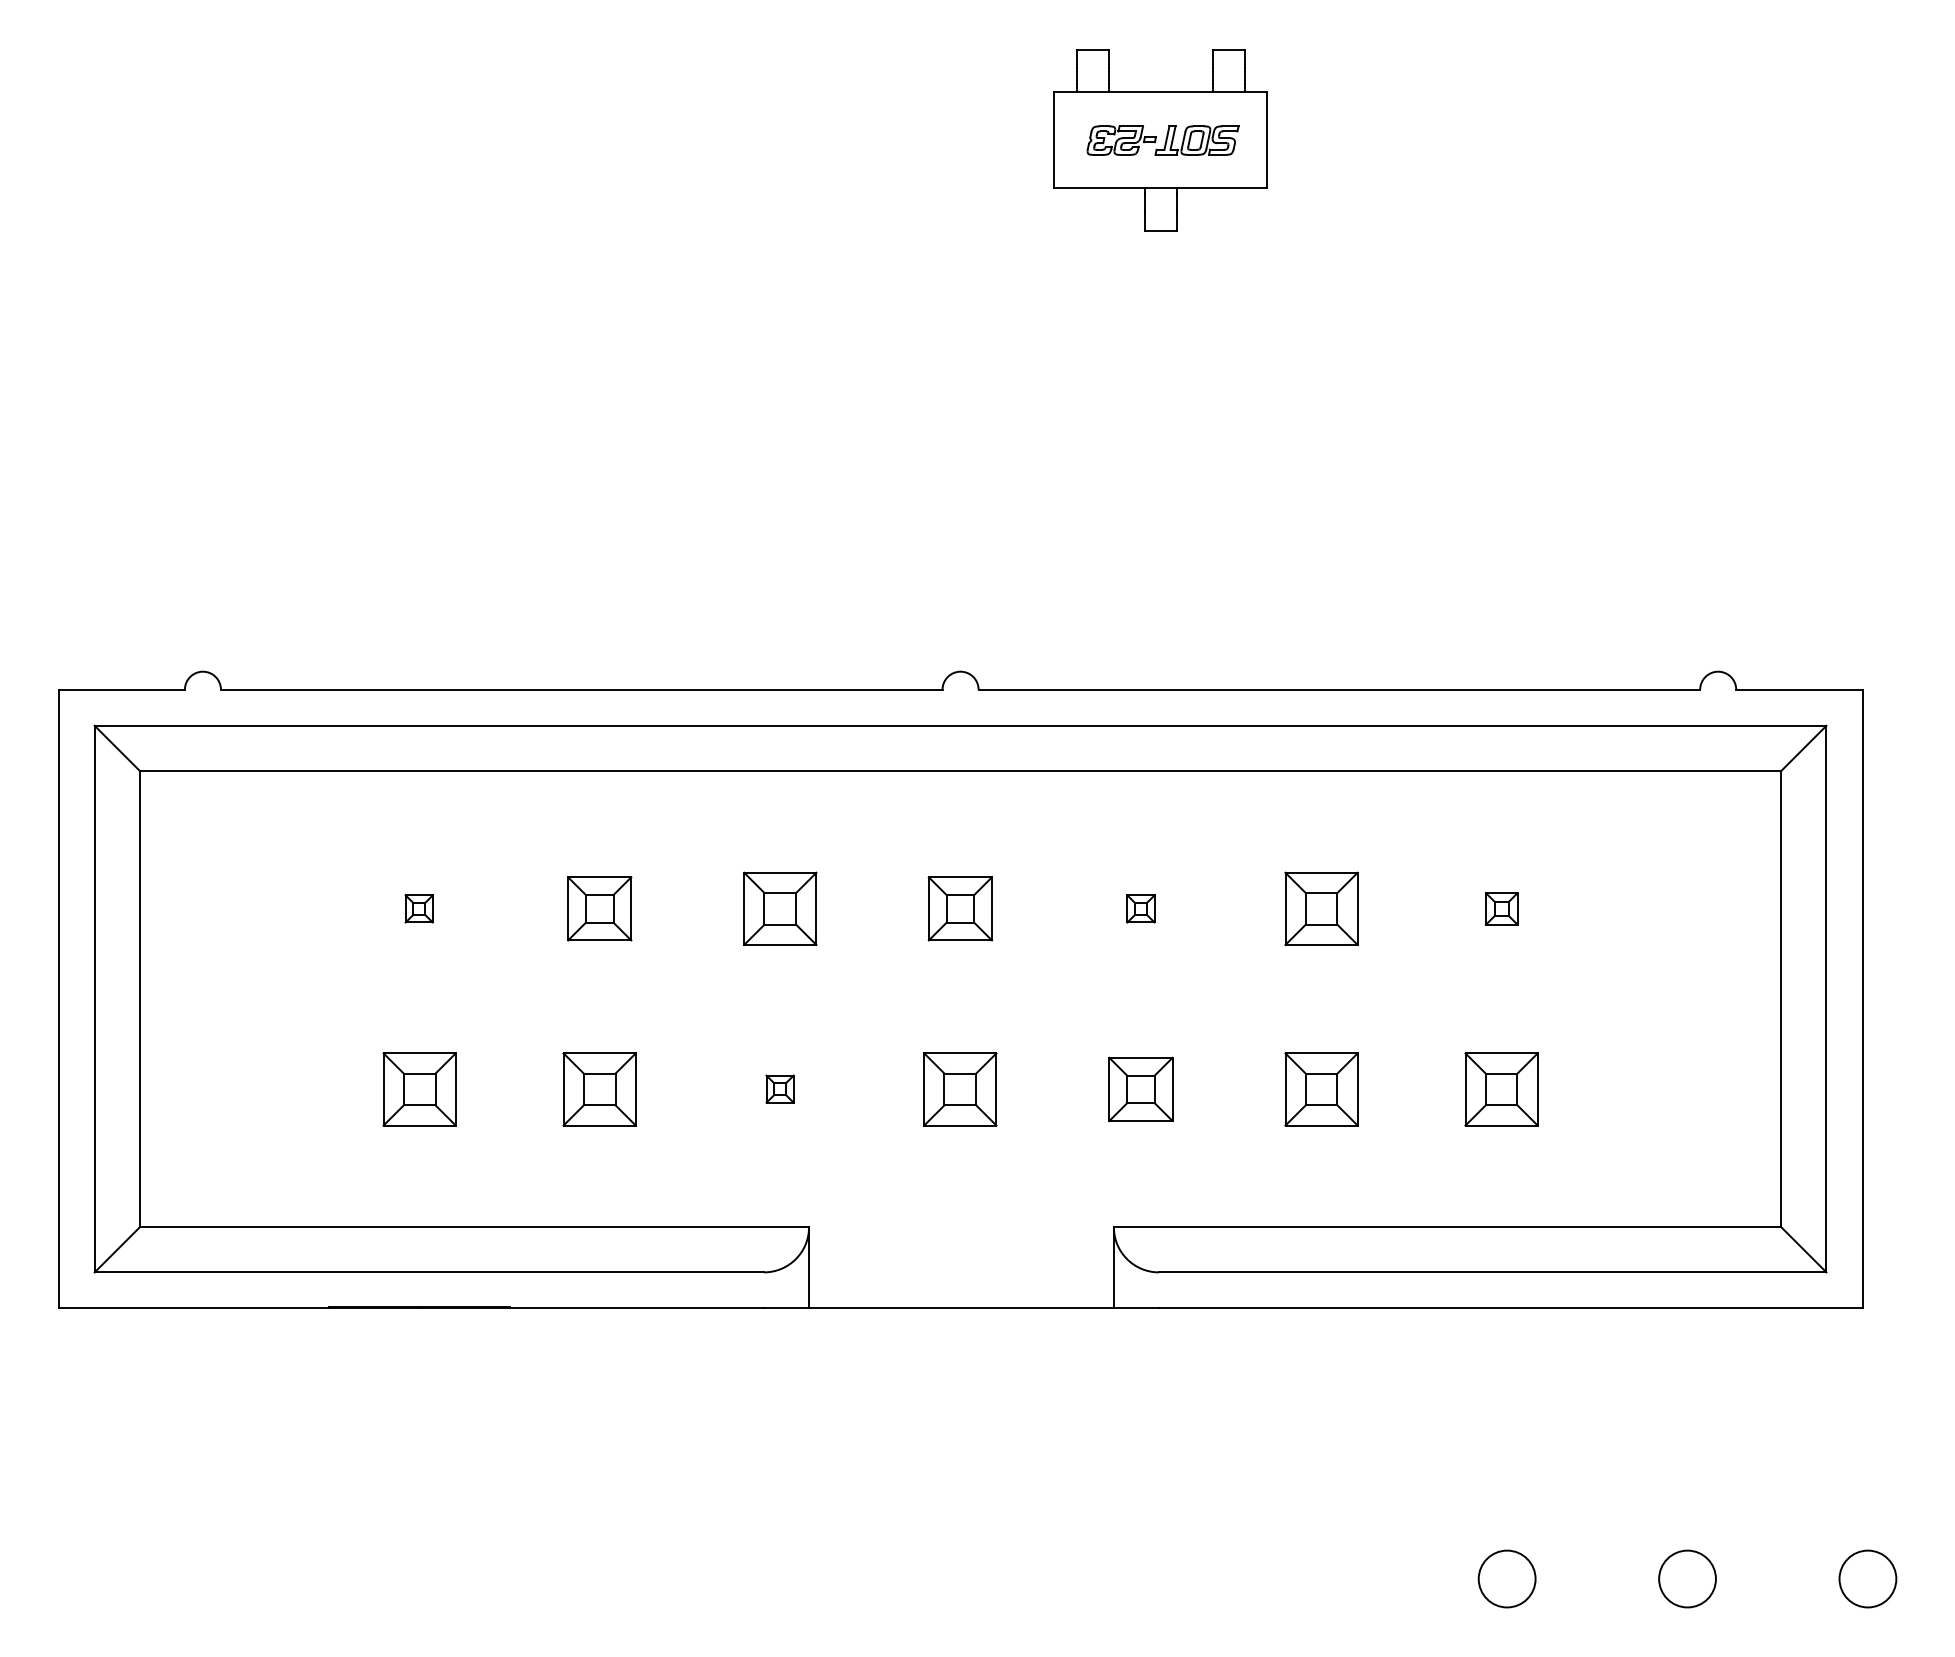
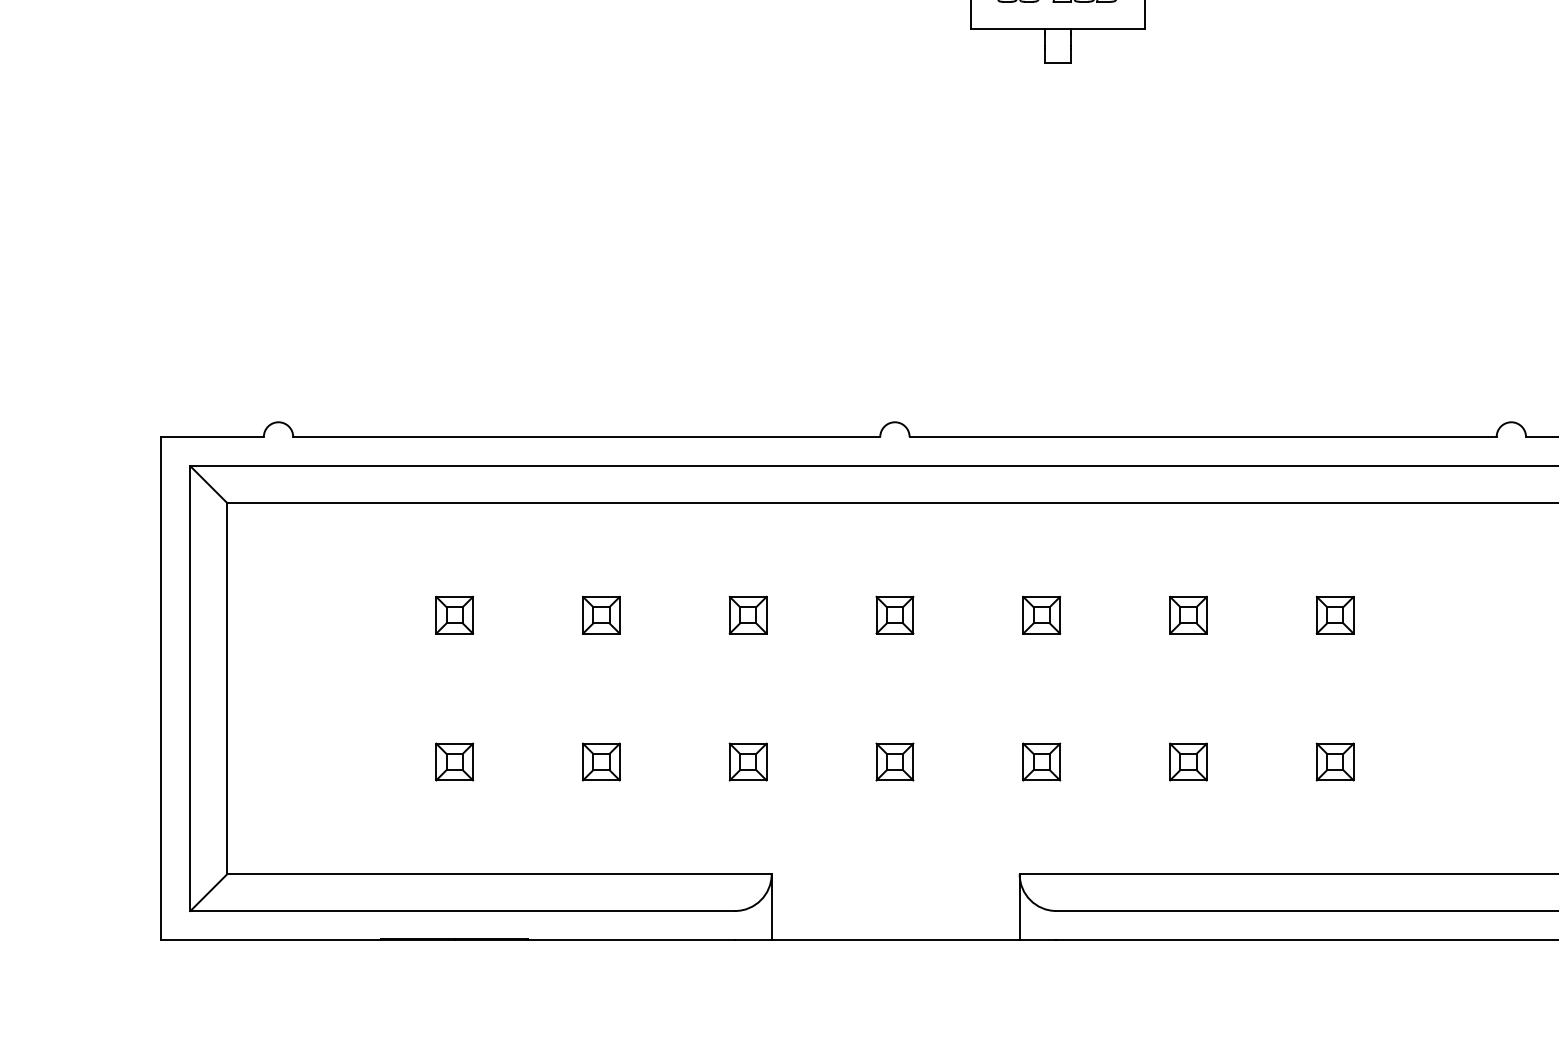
part: (418, 908) -> (453, 614), size x1.67
part: (599, 908) -> (601, 614), size x0.71
part: (779, 908) -> (747, 614), size x0.62
part: (960, 908) -> (894, 614), size x0.71
part: (1140, 908) -> (1041, 614), size x1.67
part: (1320, 908) -> (1187, 614), size x0.62
part: (1501, 908) -> (1335, 614), size x1.43
part: (418, 1088) -> (453, 761), size x0.62
part: (599, 1088) -> (601, 761), size x0.62
part: (779, 1088) -> (747, 761), size x1.67
part: (960, 1088) -> (894, 761), size x0.62
part: (1140, 1088) -> (1041, 761), size x0.71
part: (1320, 1088) -> (1187, 761), size x0.62
part: (1501, 1088) -> (1335, 761), size x0.62

